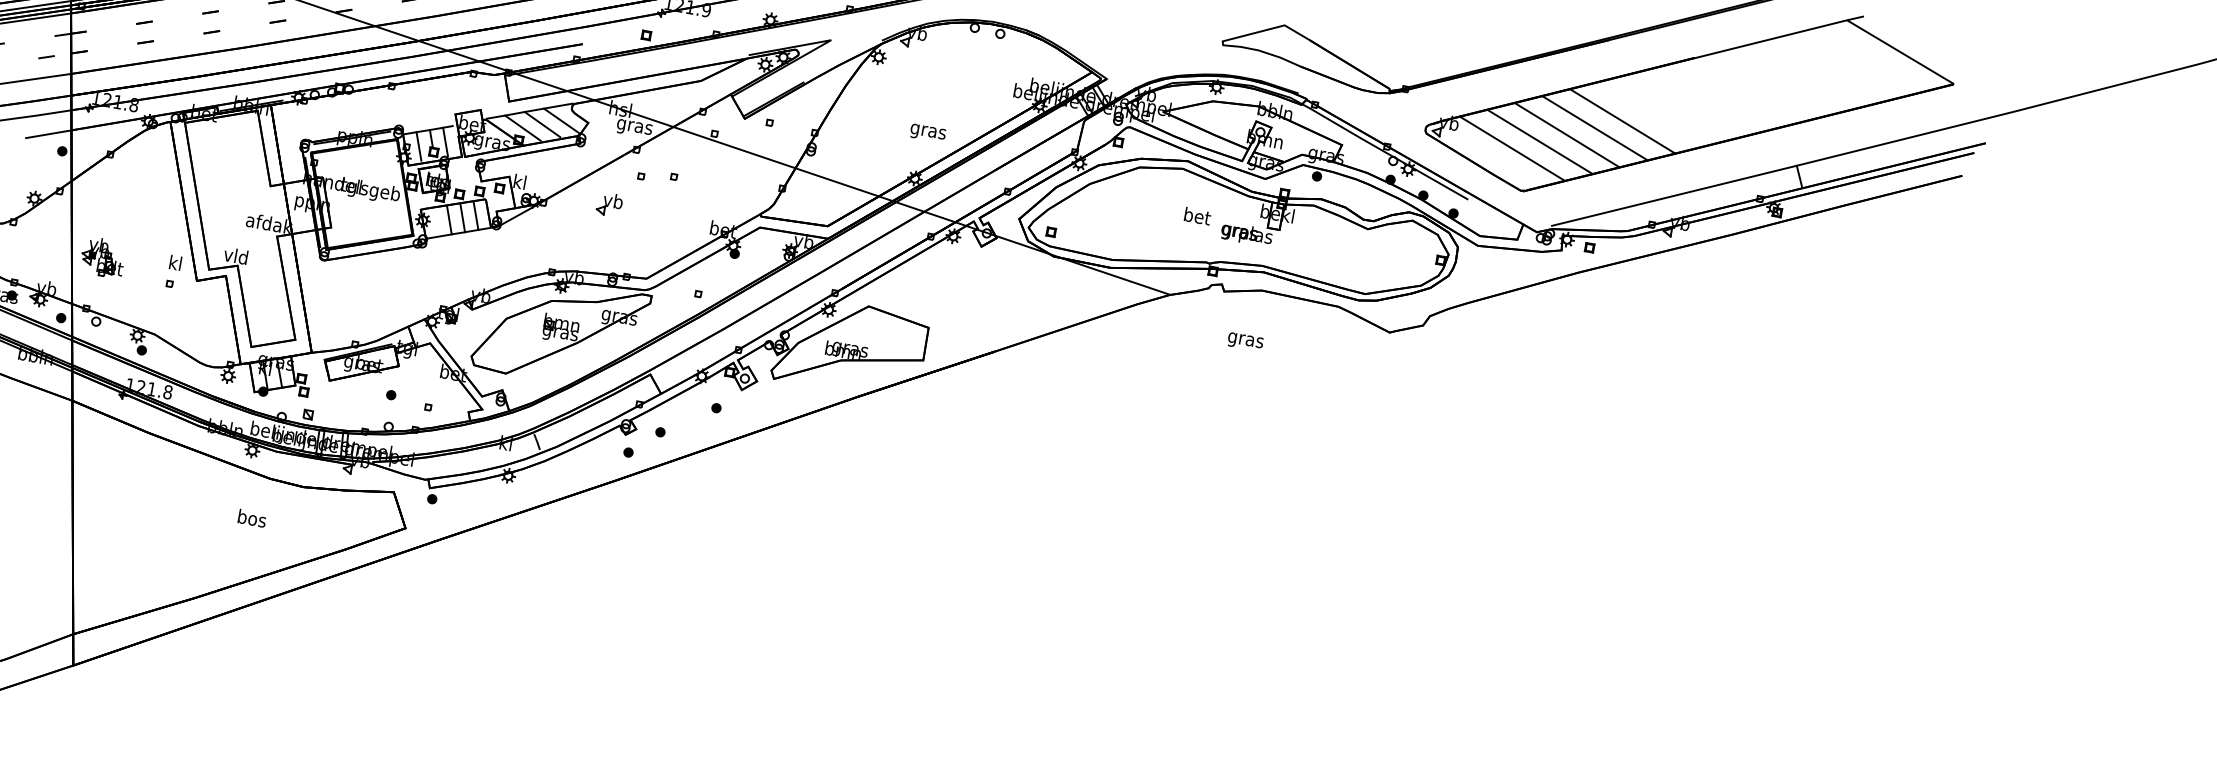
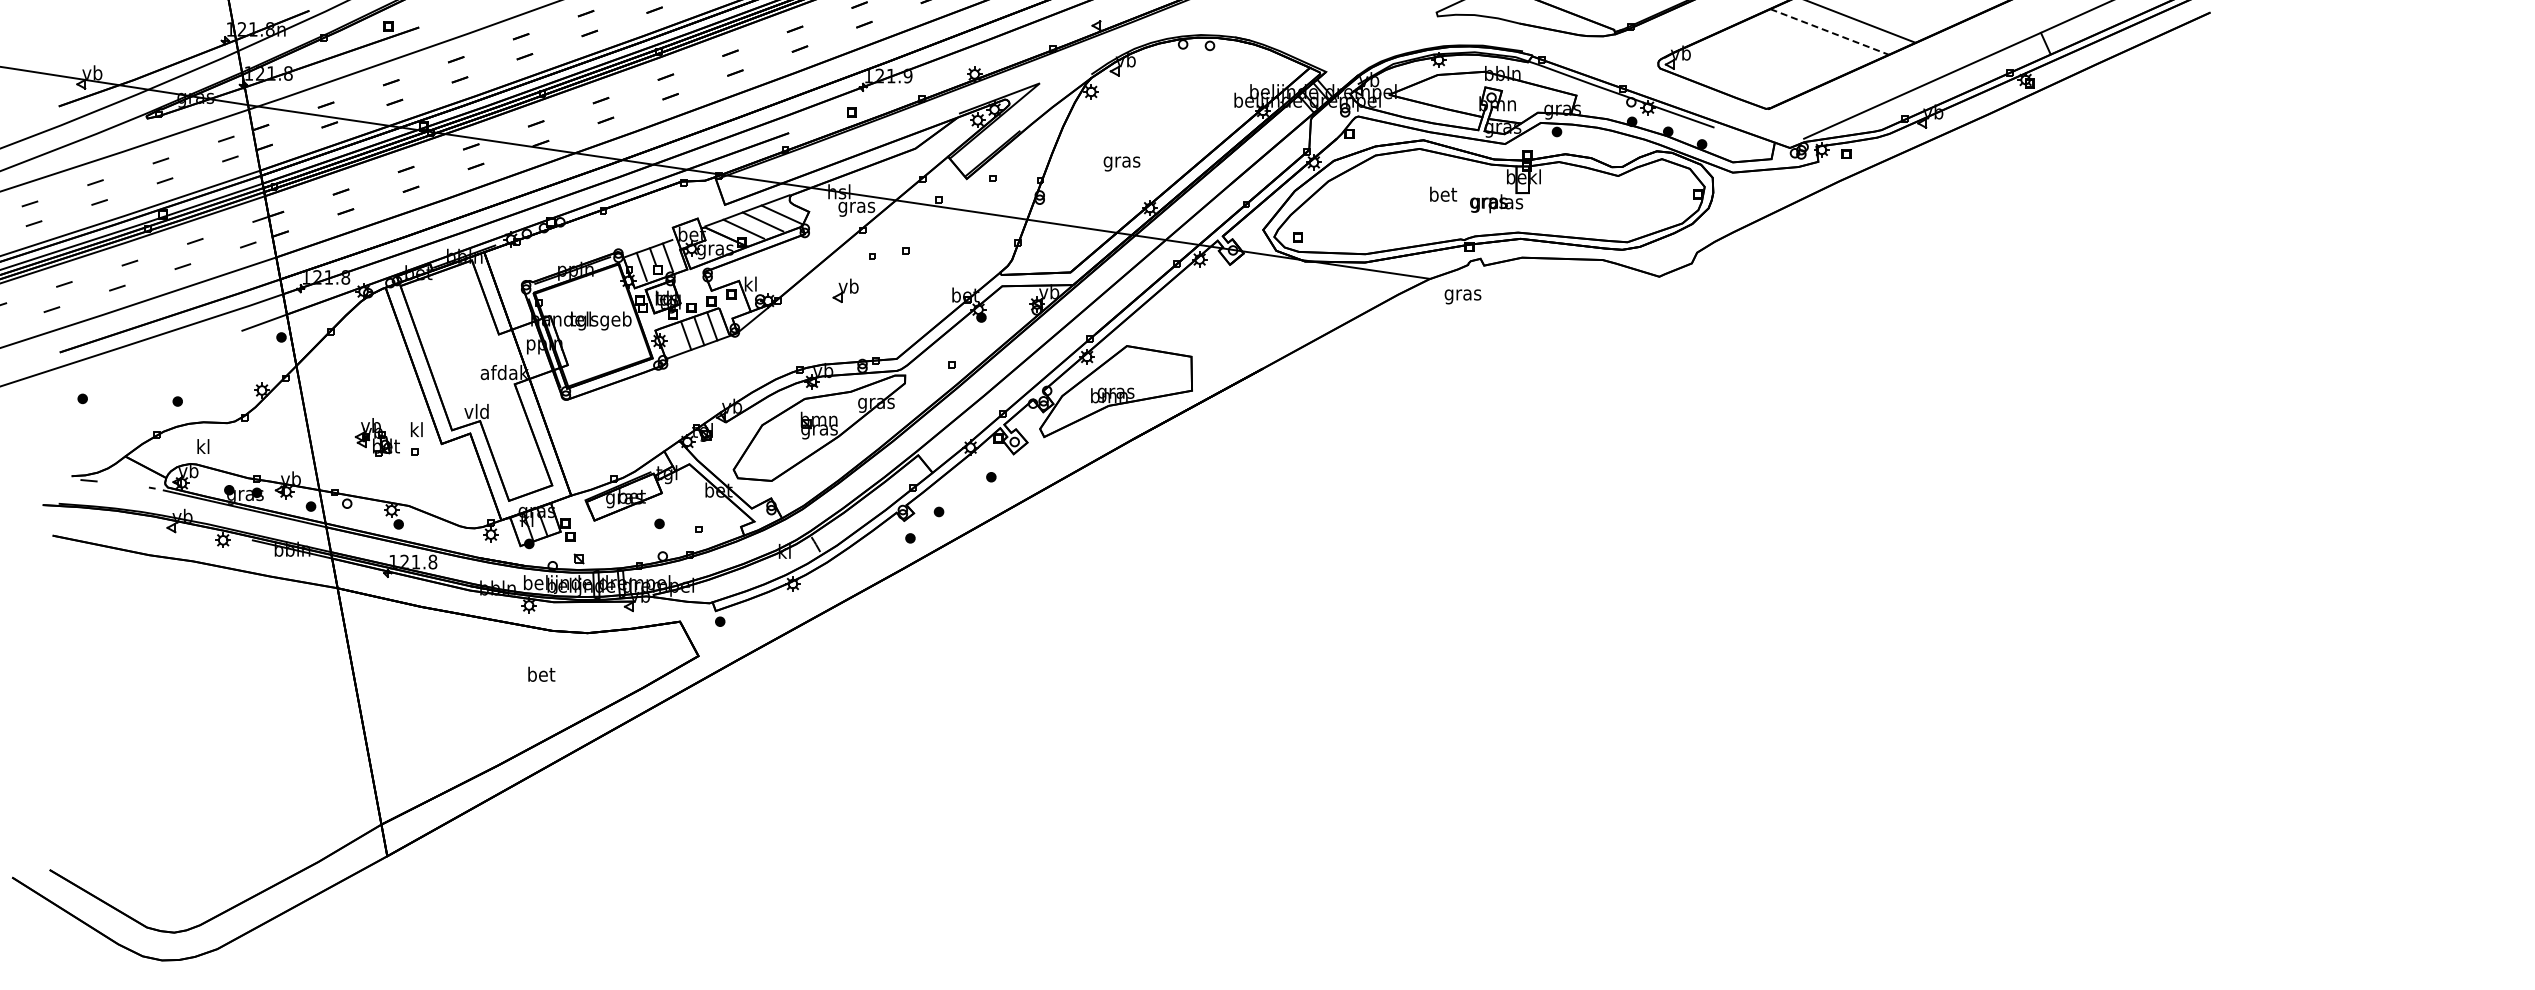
line: (1595, 128) -> (1830, 32), solid -> dashed
text: (927, 132) -> (1121, 163), moved
line: (1566, 135) -> (1802, 44), removed
line: (1540, 141) -> (1776, 55), removed
line: (1512, 148) -> (1749, 67), removed
part: (102, 257) -> (376, 437), moved
text: (1245, 341) -> (1462, 296), moved
text: (252, 517) -> (541, 673), bos -> bet

